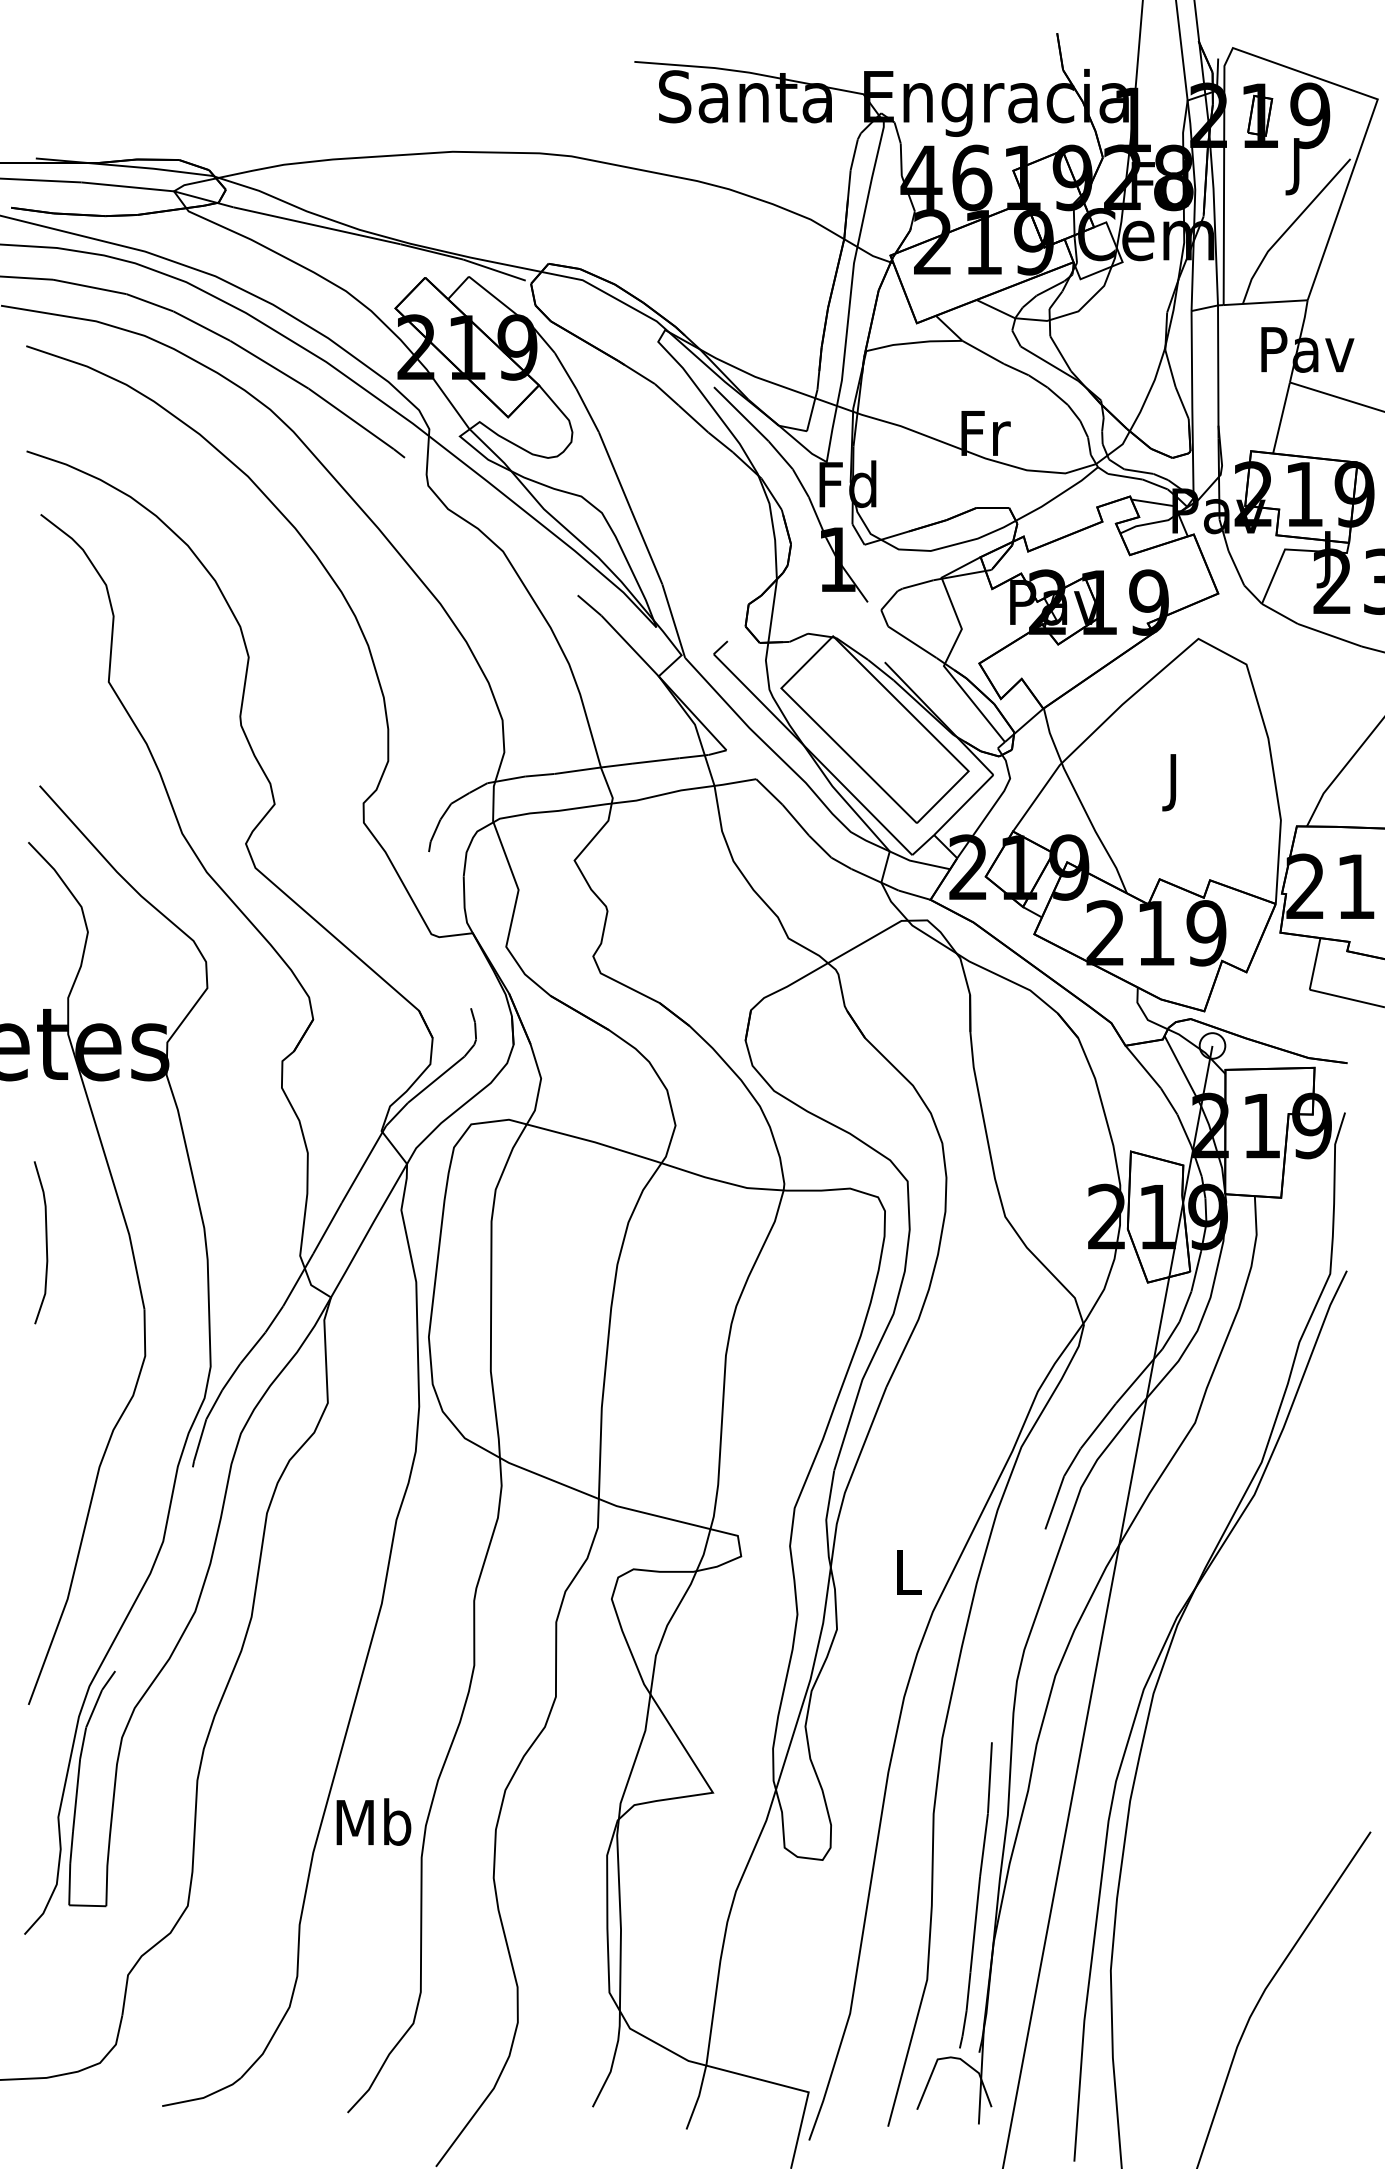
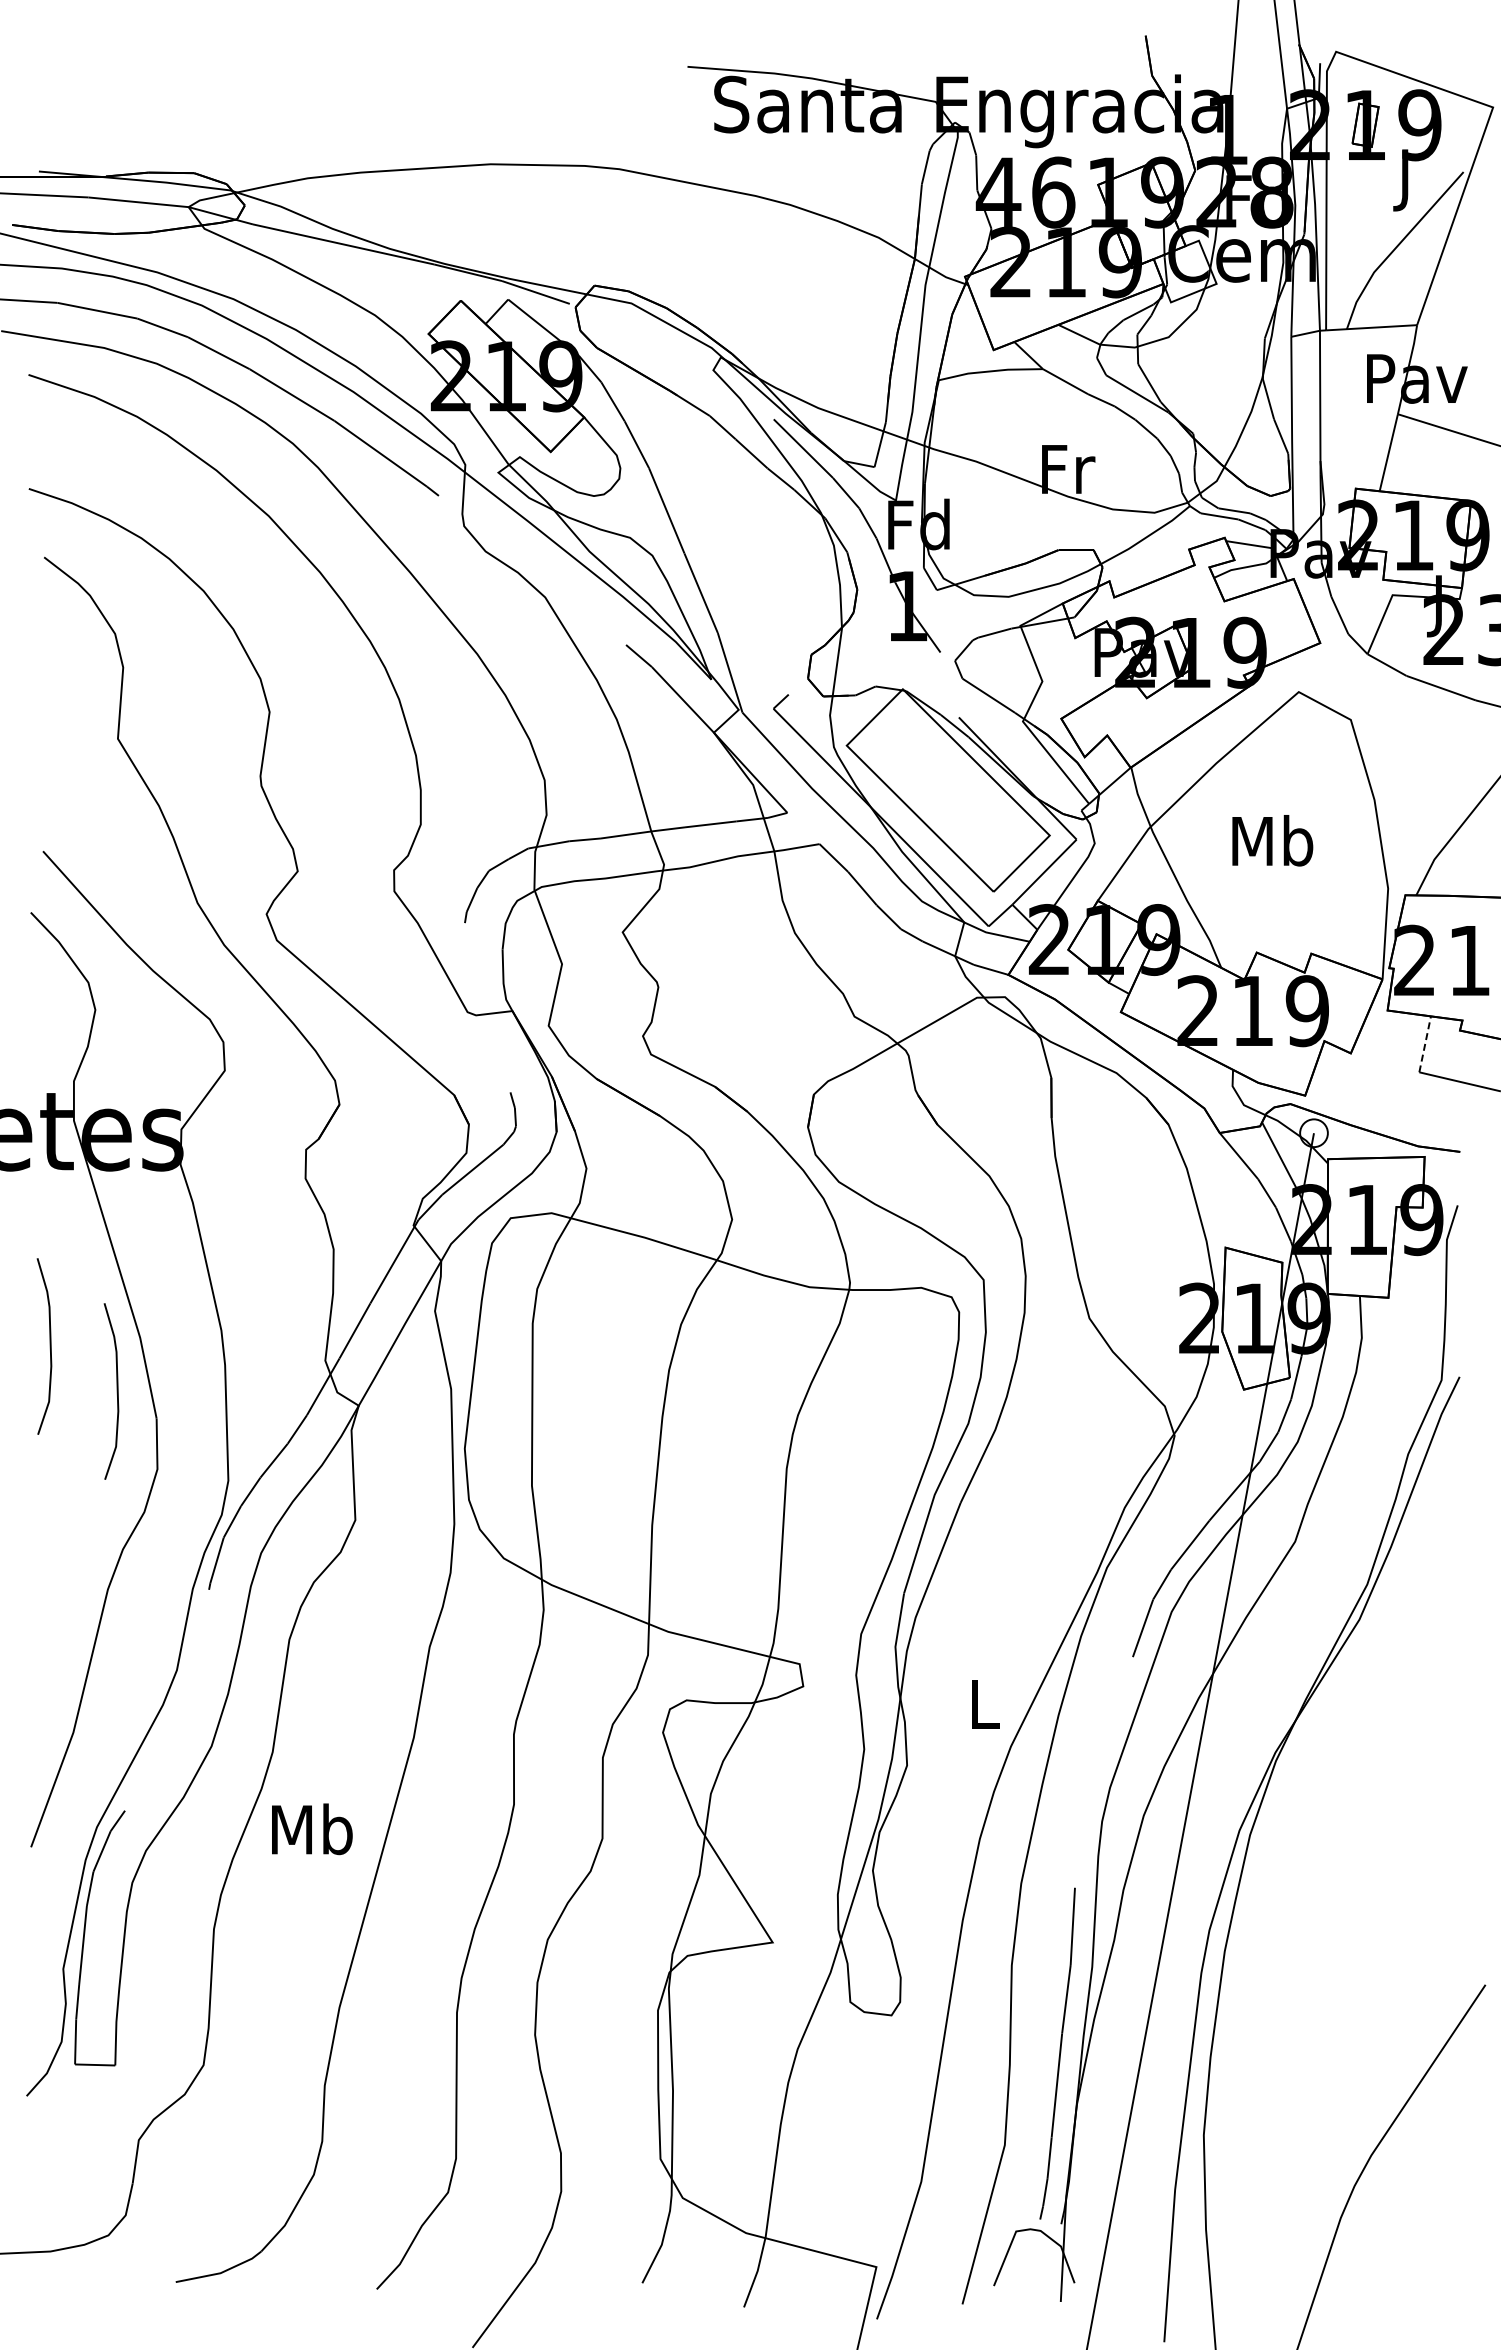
text: (1174, 781) -> (1272, 846), J -> Mb
line: (1315, 964) -> (1425, 1044), solid -> dashed
curve: (107, 1284) -> (116, 1391), added
text: (374, 1822) -> (312, 1829), moved

